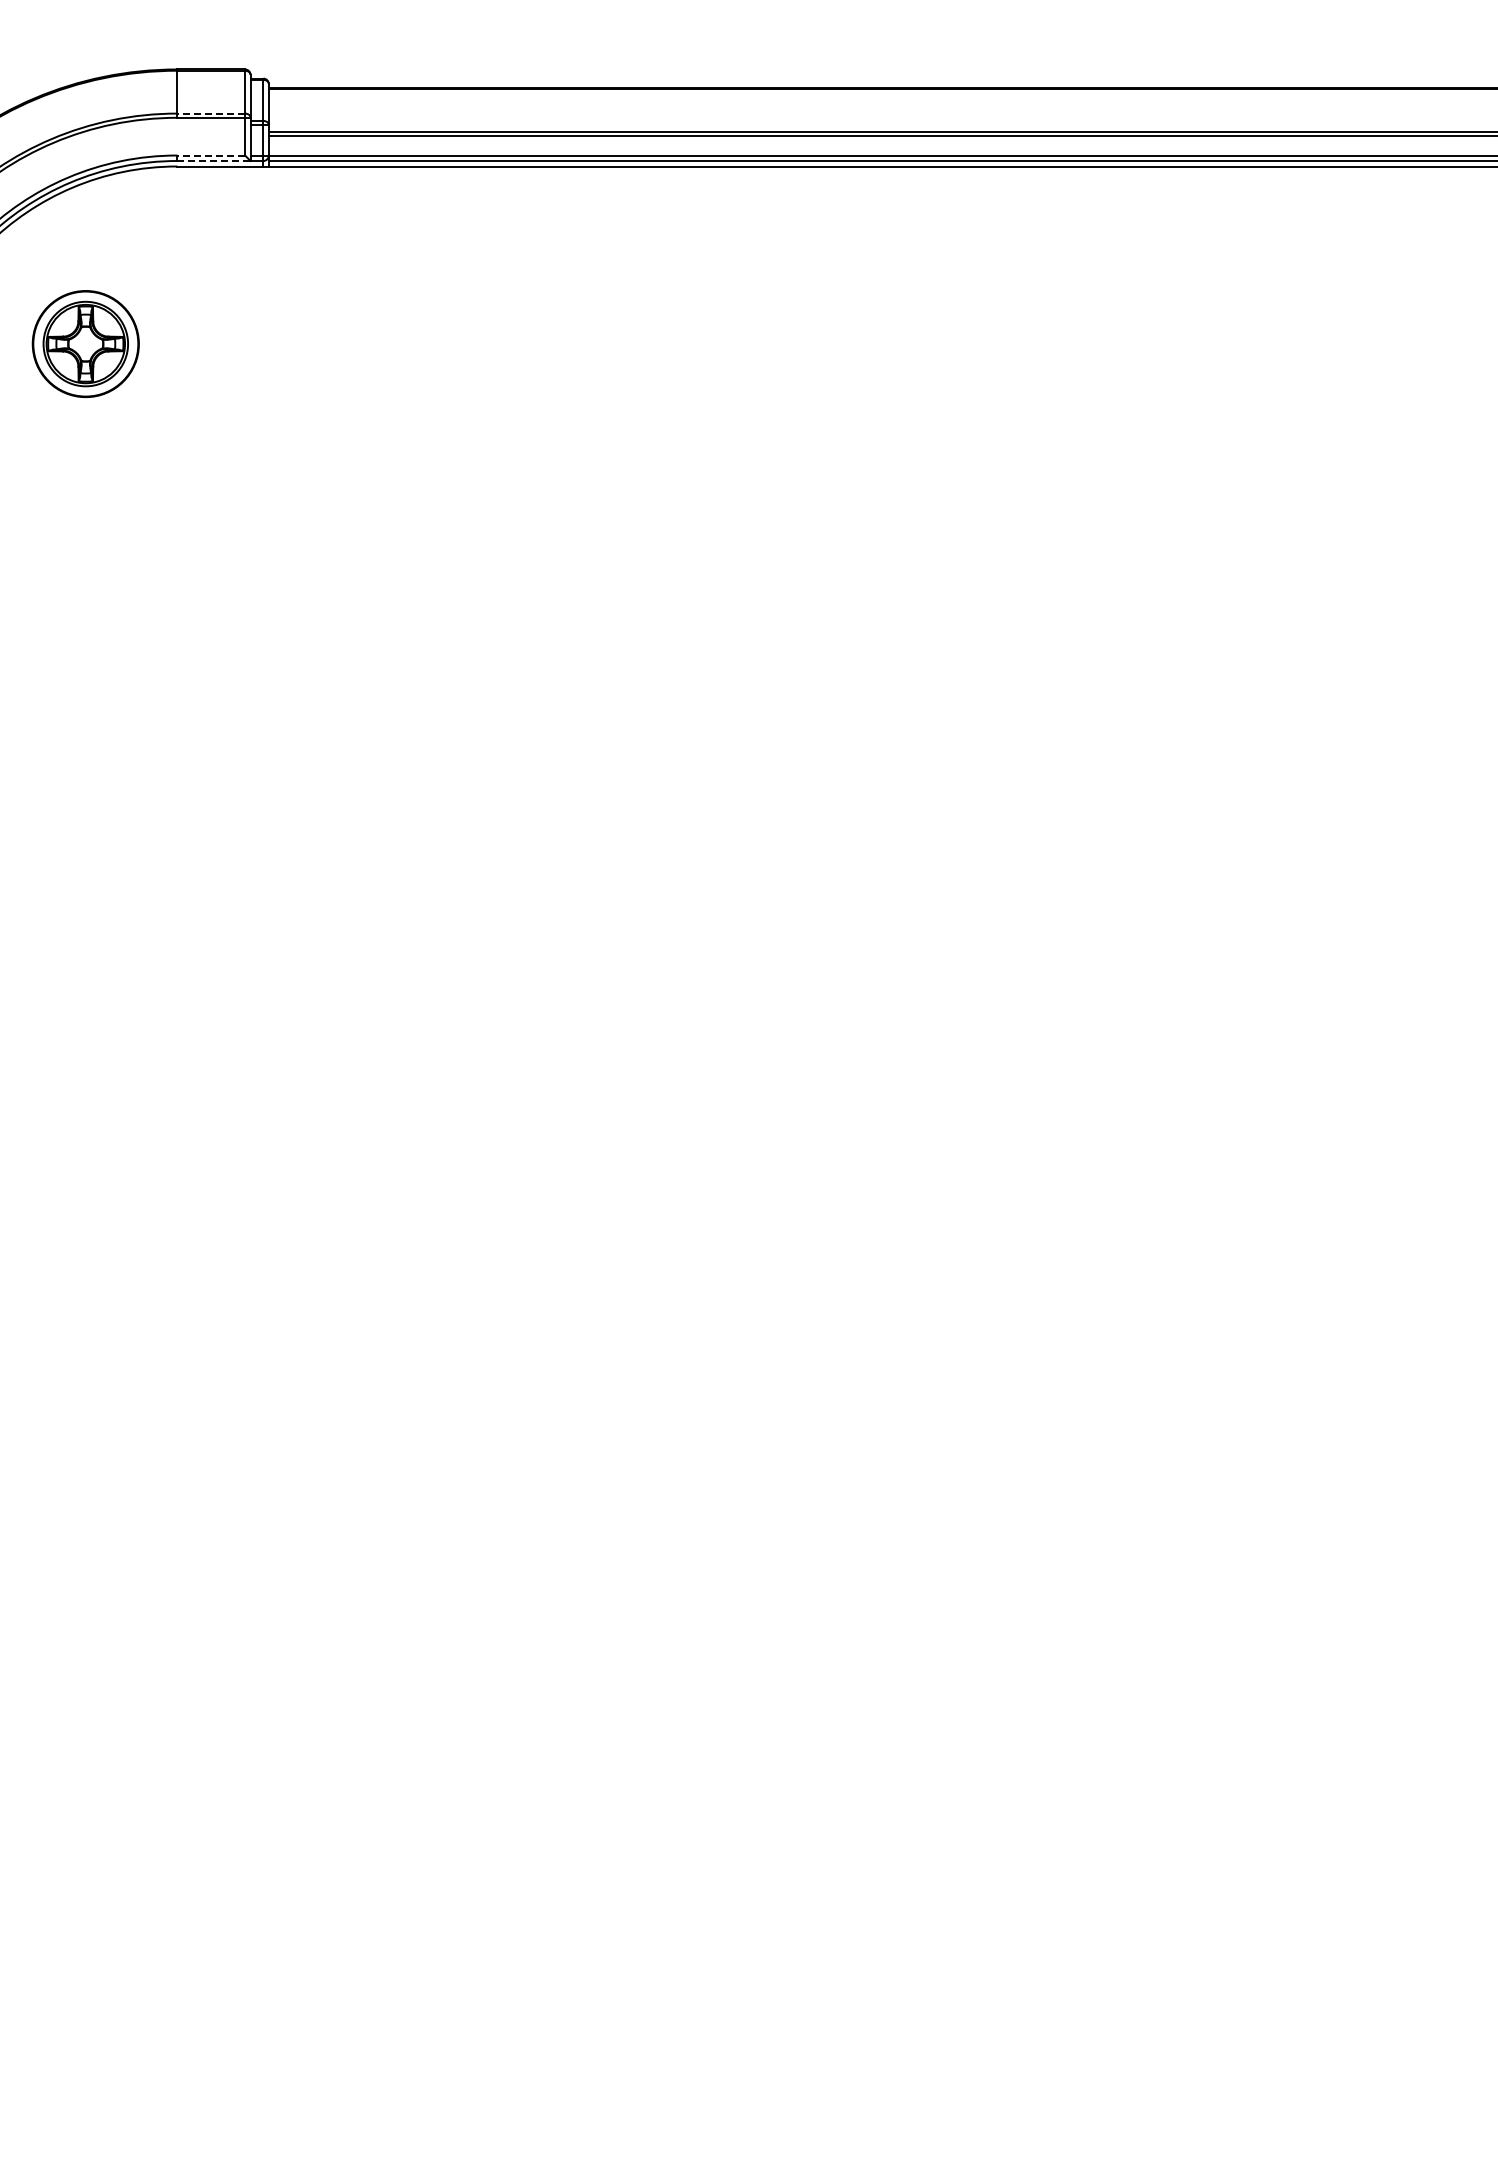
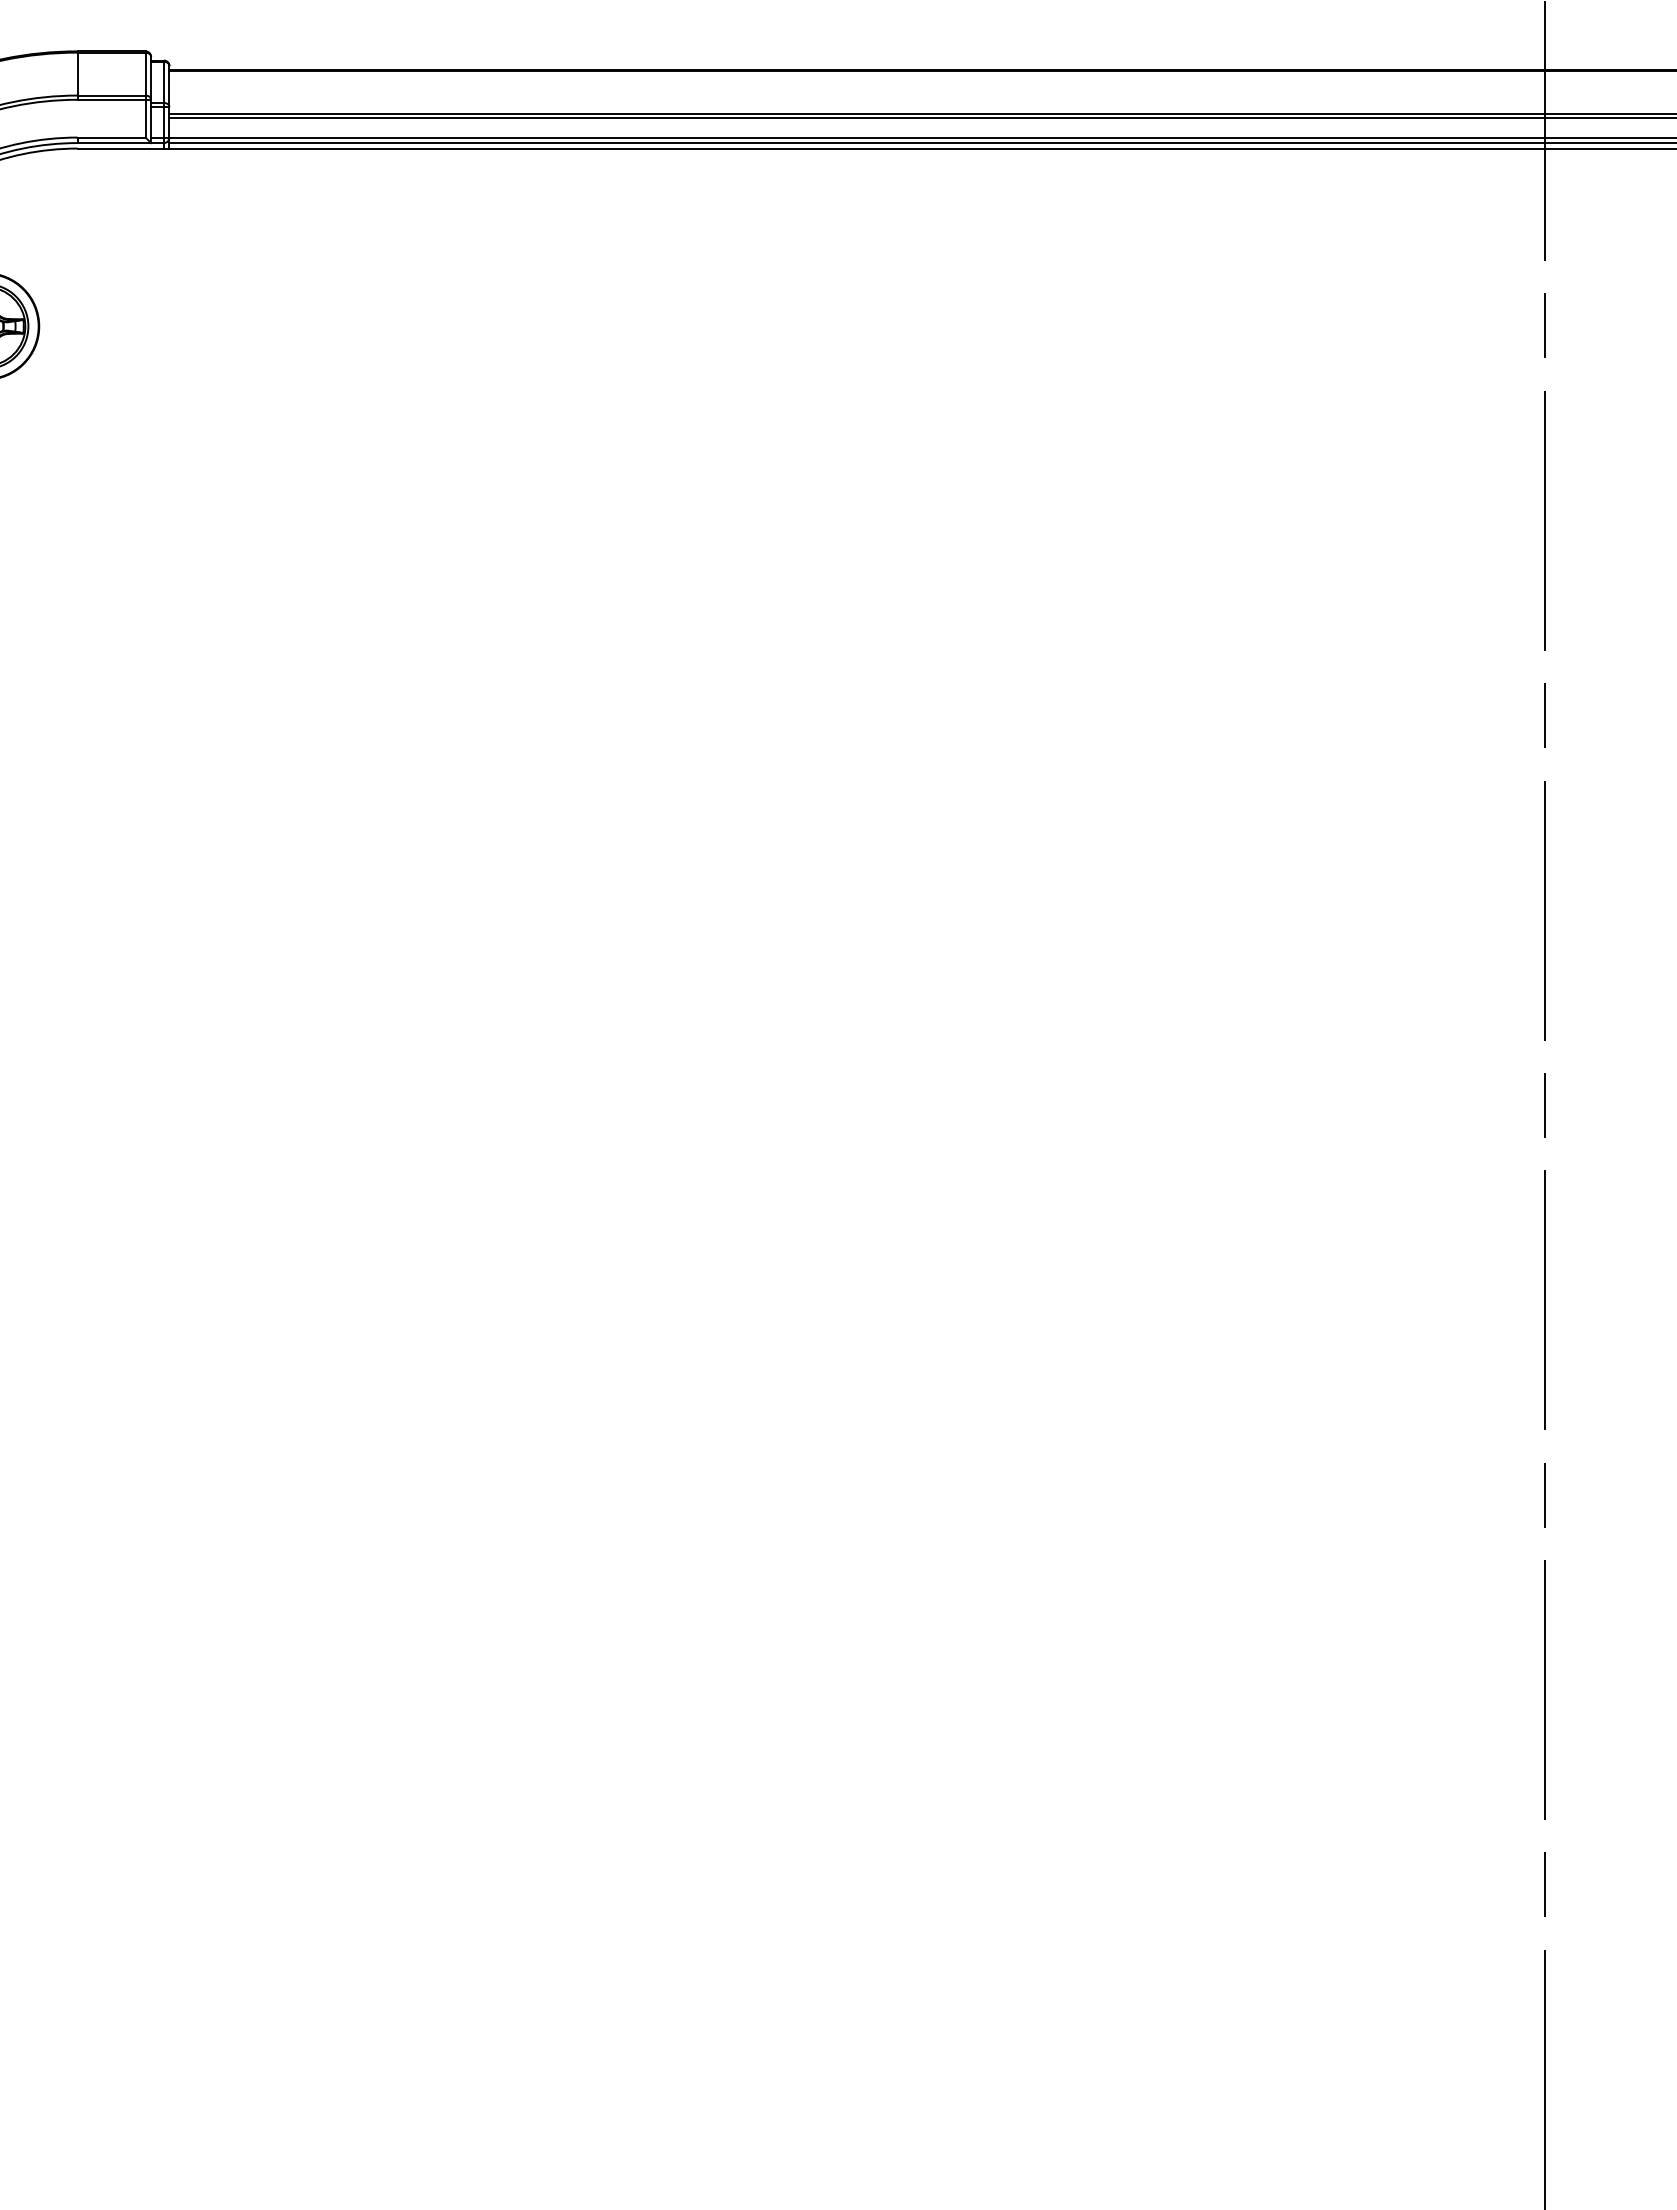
line: (211, 113) -> (111, 95), dashed -> solid
line: (211, 155) -> (111, 137), dashed -> solid
line: (214, 161) -> (114, 143), dashed -> solid

